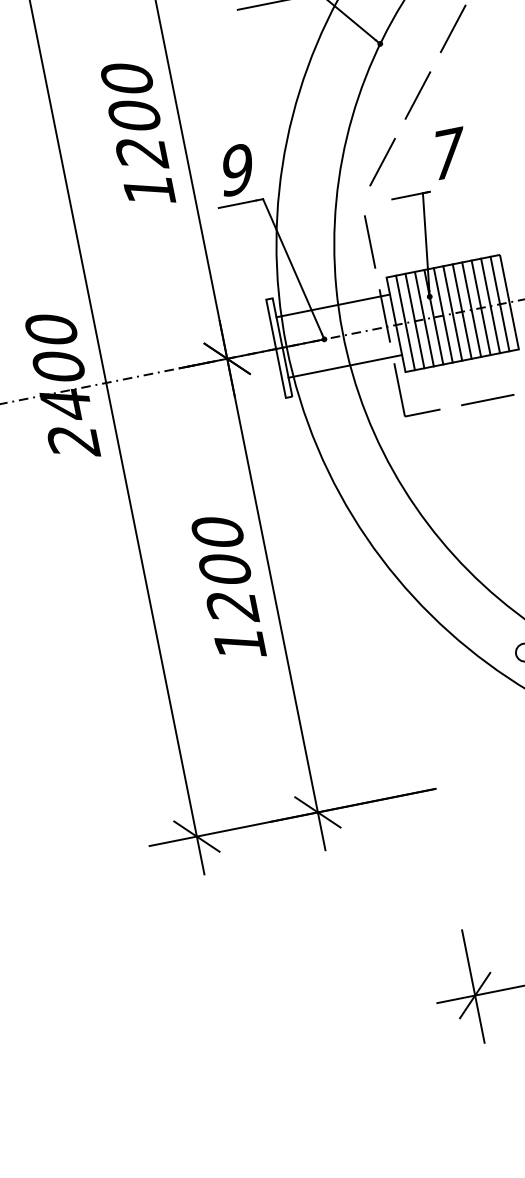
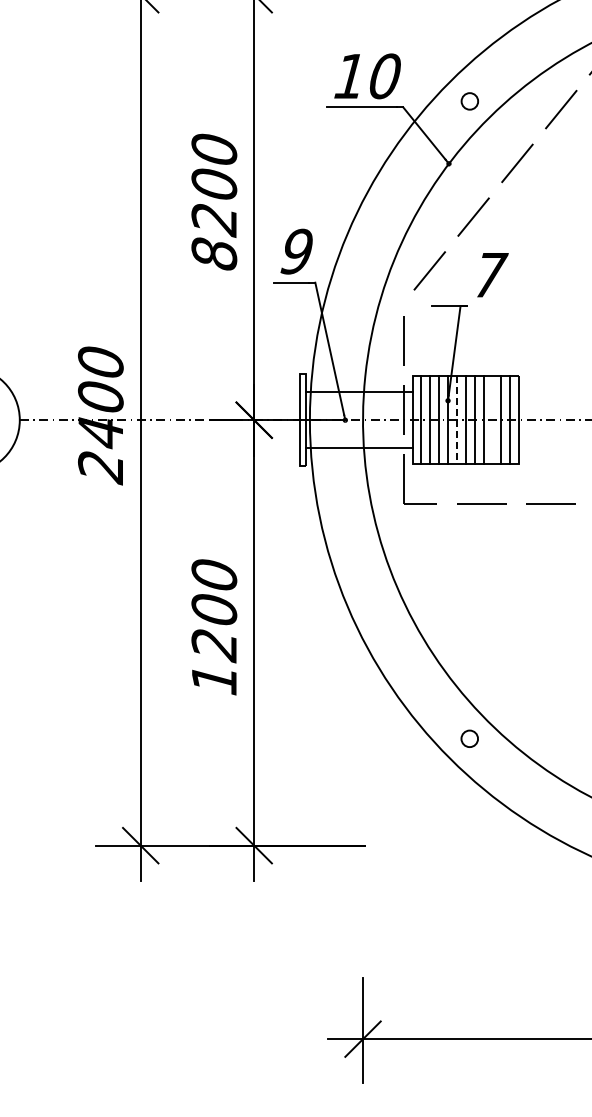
text: (149, 189) -> (214, 253), 1200 -> 8200
line: (481, 307) -> (492, 419), removed
line: (442, 316) -> (456, 420), solid -> dashed

